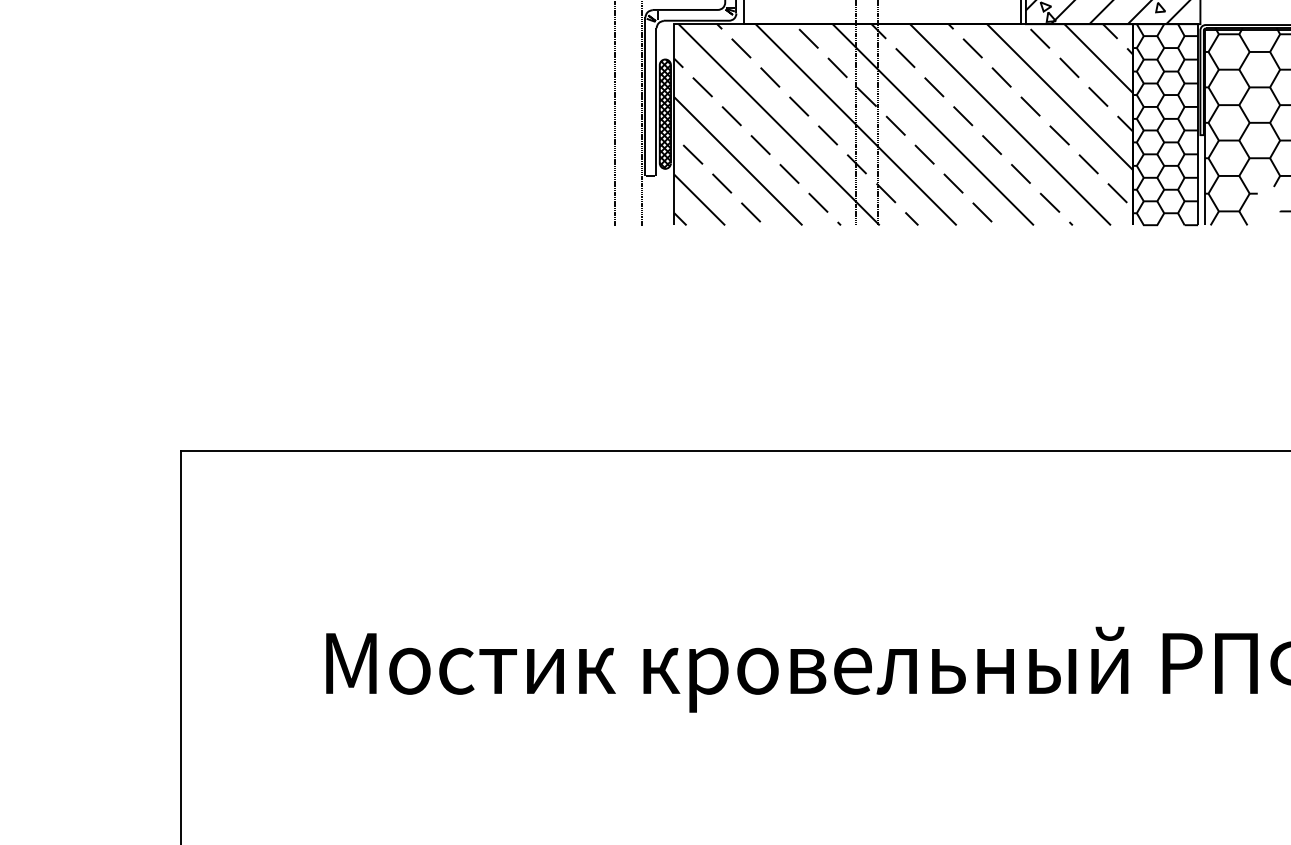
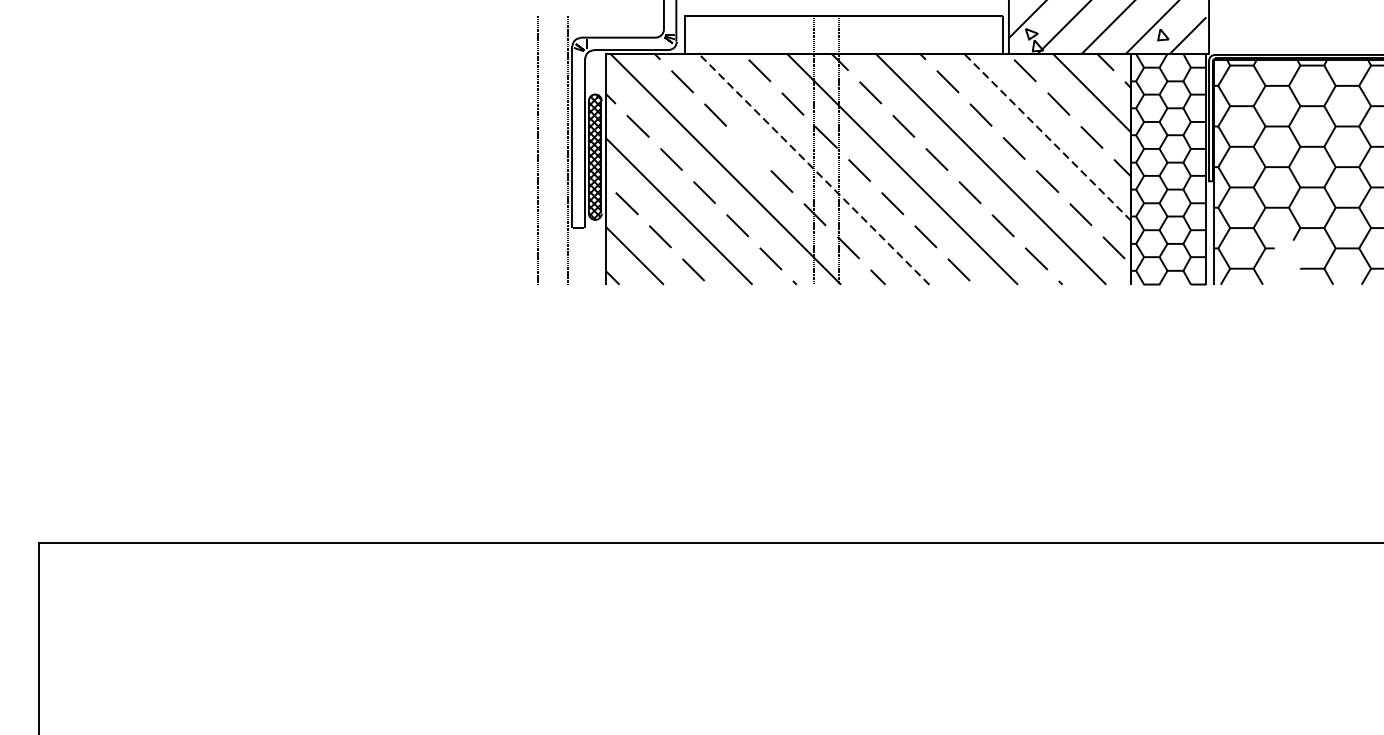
line: (1059, 96) -> (1047, 136), solid -> dashed
line: (799, 106) -> (749, 148), removed
line: (855, 124) -> (813, 169), solid -> dashed

